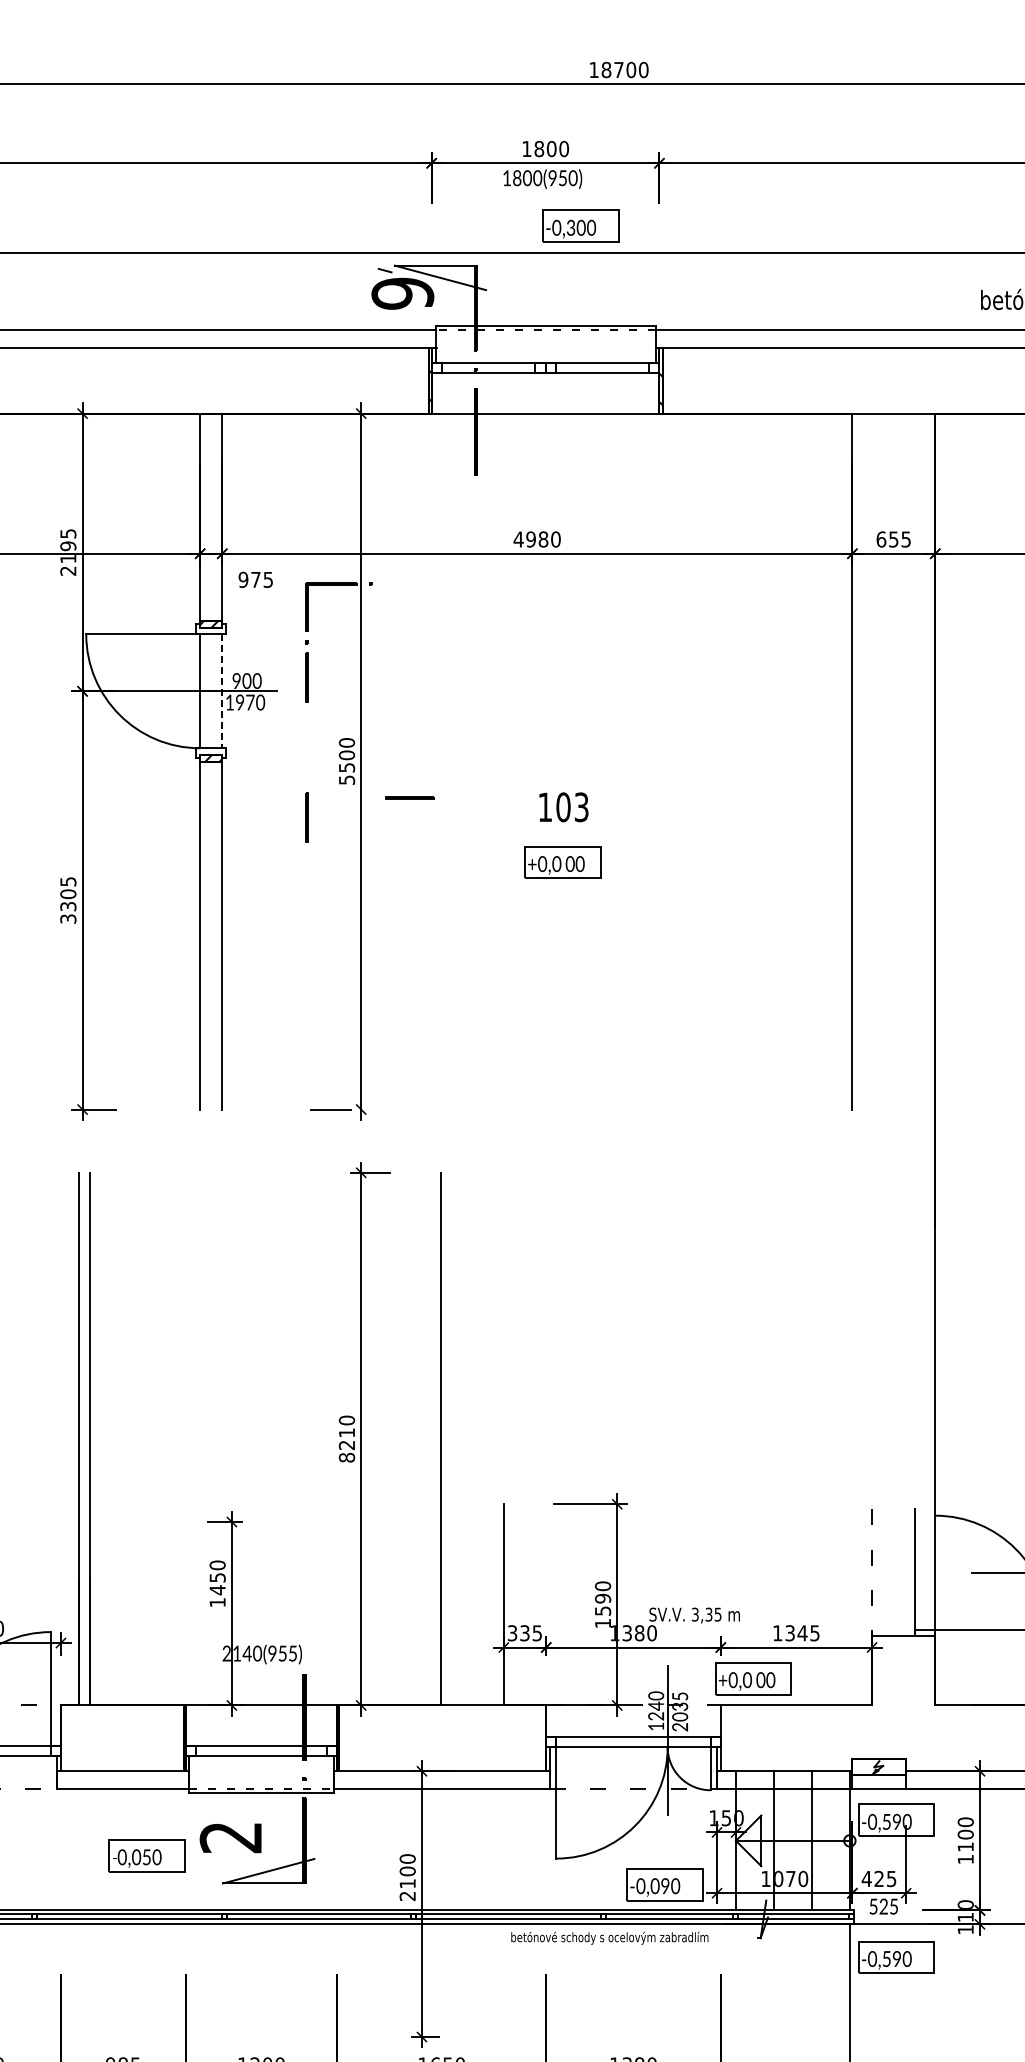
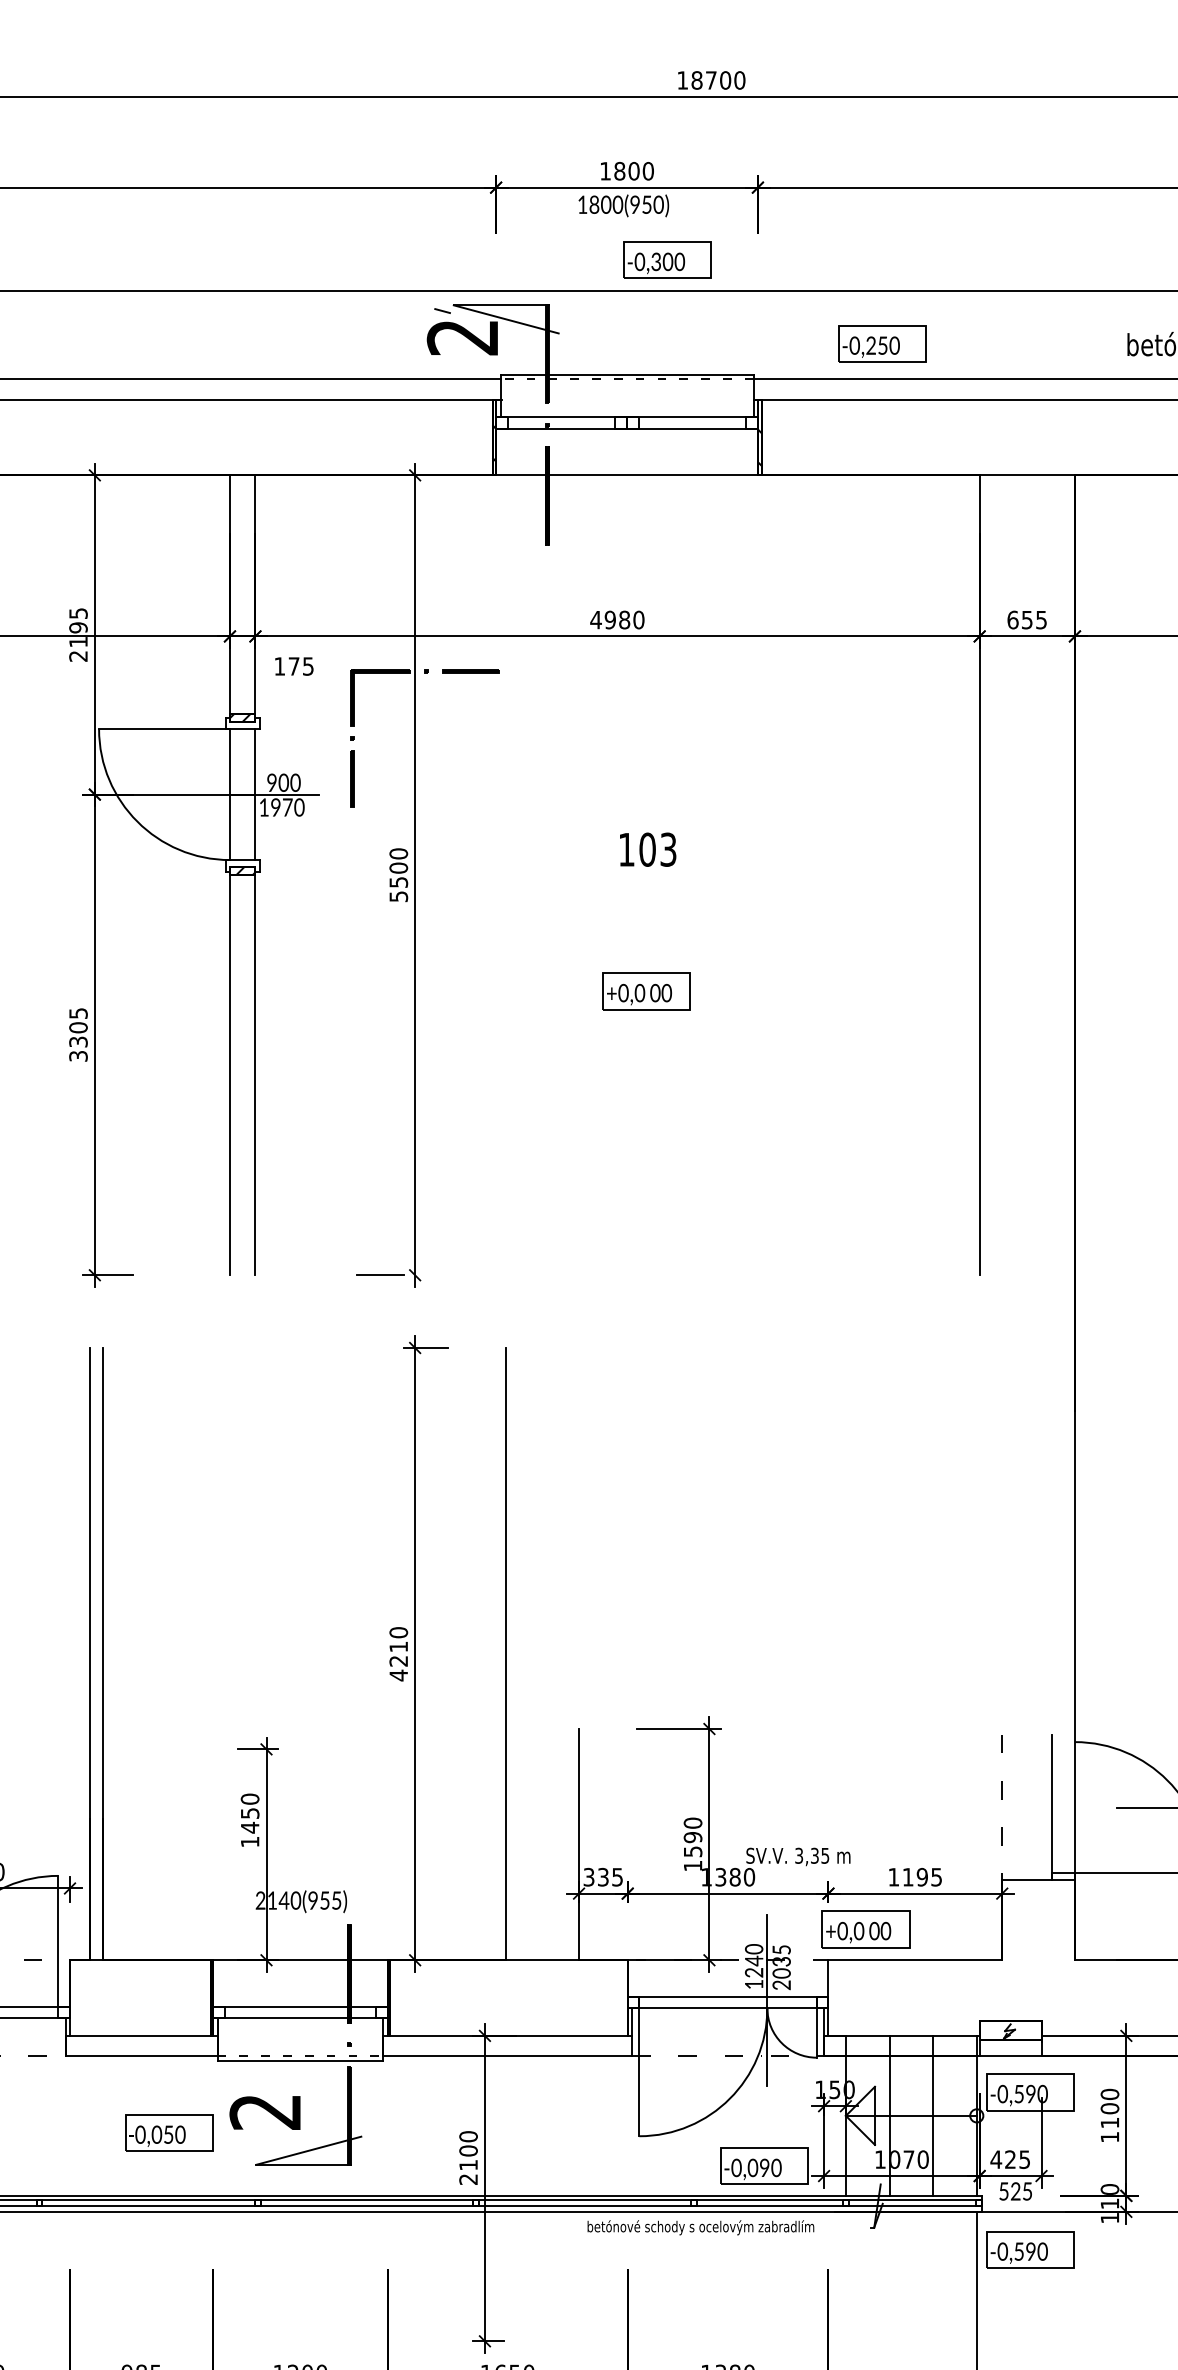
text: (402, 293) -> (462, 337), 9 -> 2
part: (767, 298) -> (882, 343), added
text: (243, 579) -> (279, 666), 975 -> 175
line: (222, 691) -> (255, 794), dashed -> solid
line: (409, 797) -> (470, 670), moved
text: (563, 807) -> (647, 849), moved
line: (306, 817) -> (352, 939), removed
text: (346, 1457) -> (398, 1675), 8210 -> 4210
text: (796, 1633) -> (915, 1877), 1345 -> 1195

